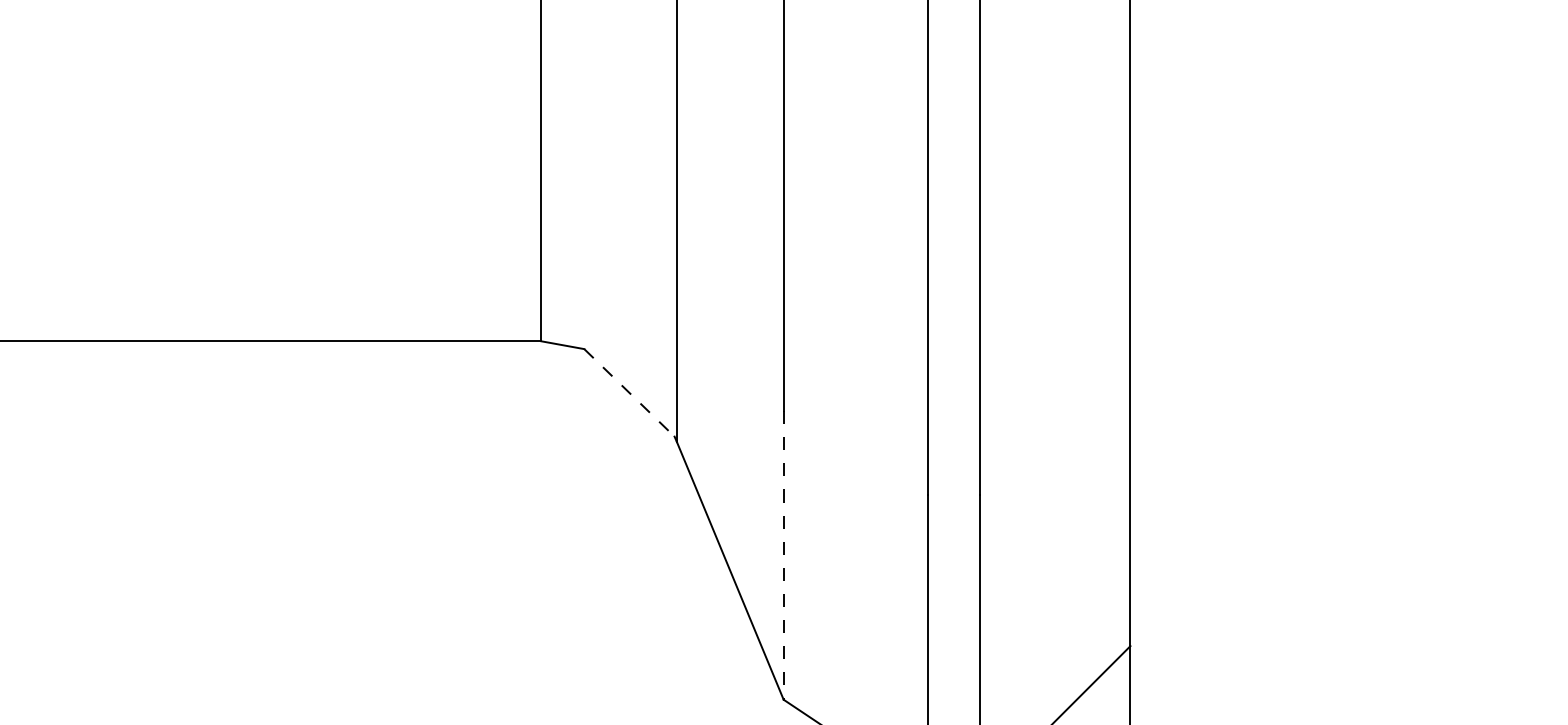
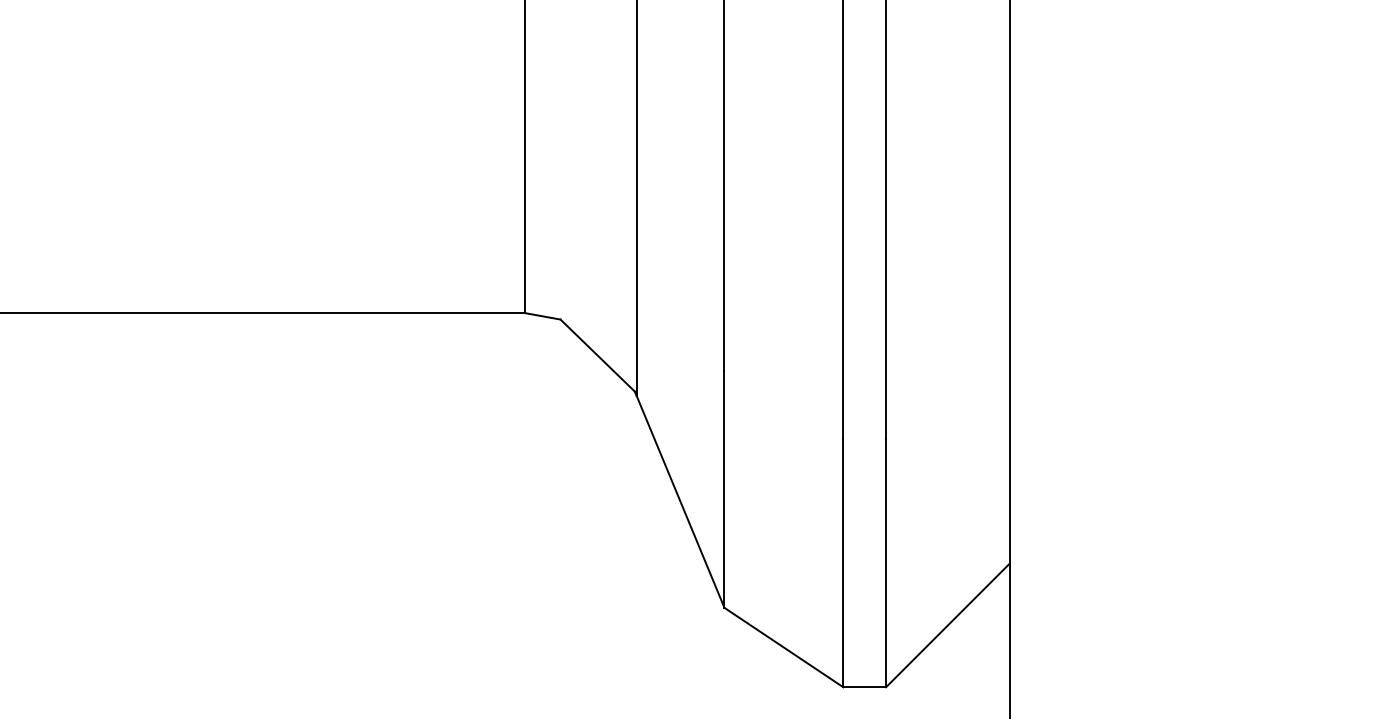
line: (629, 392) -> (597, 355), dashed -> solid
line: (783, 555) -> (724, 489), dashed -> solid

